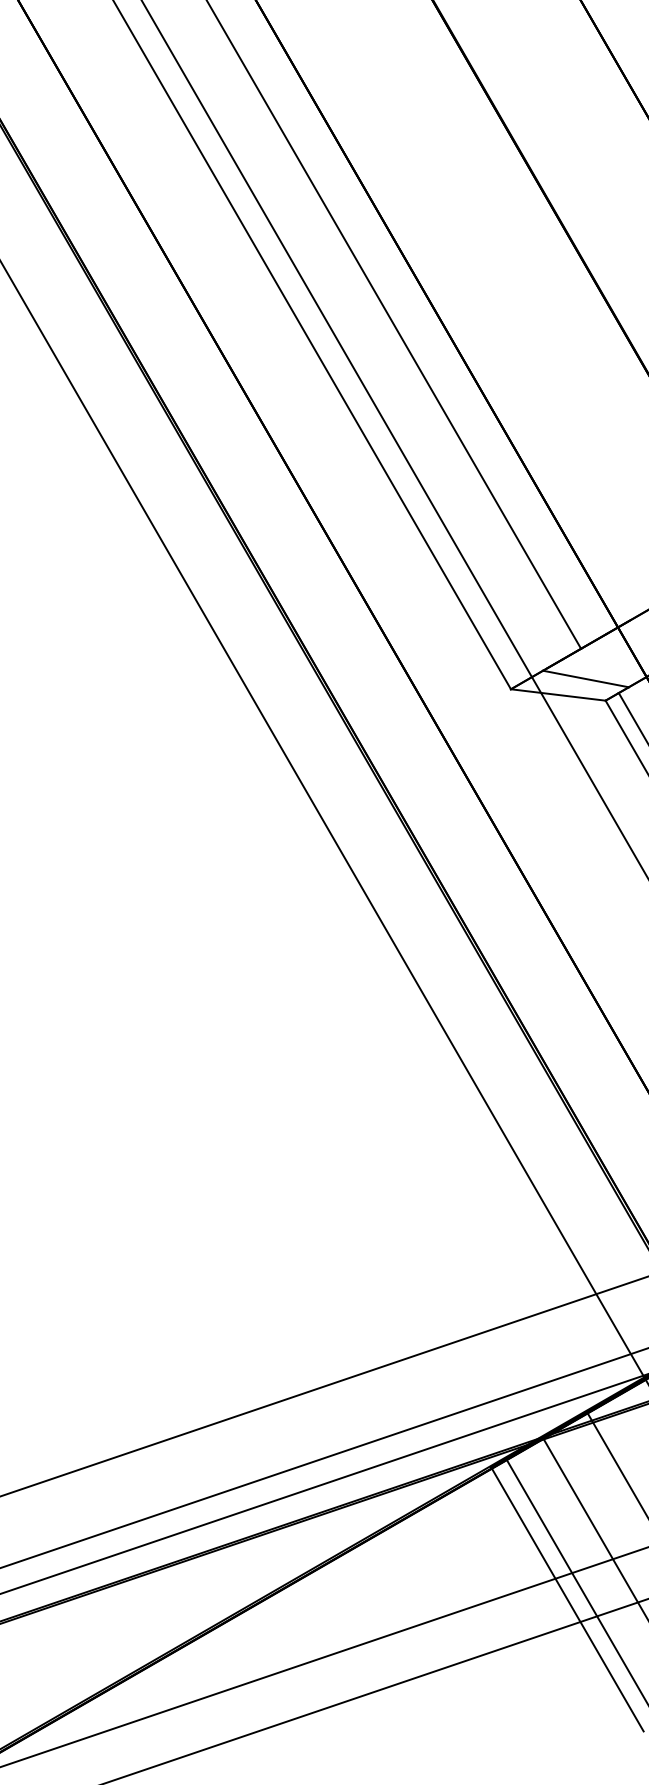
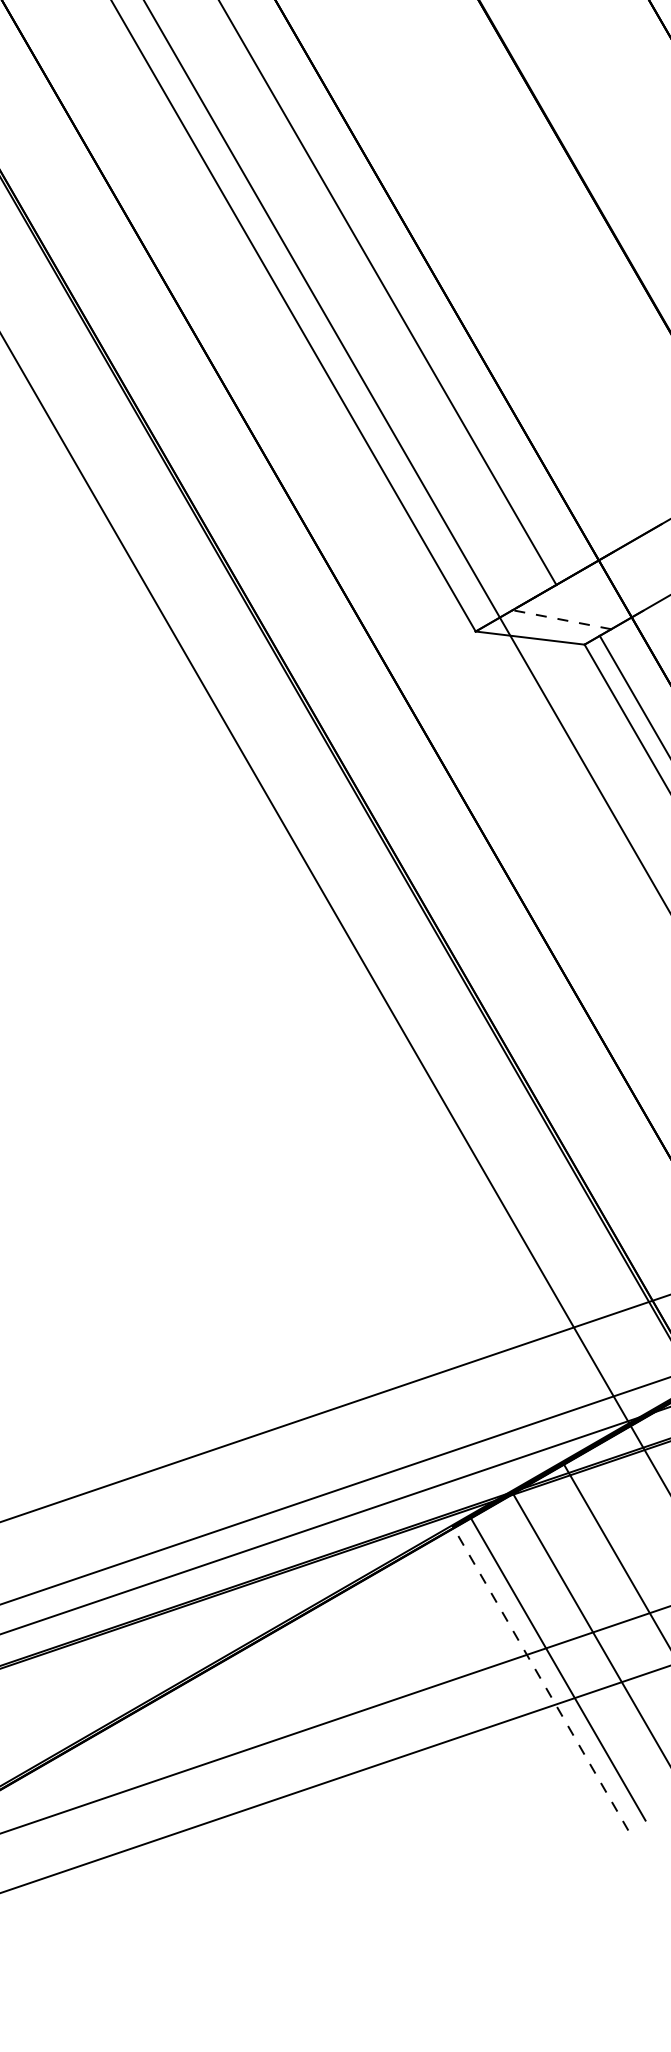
line: (585, 679) -> (561, 620), solid -> dashed
line: (567, 1599) -> (540, 1678), solid -> dashed

